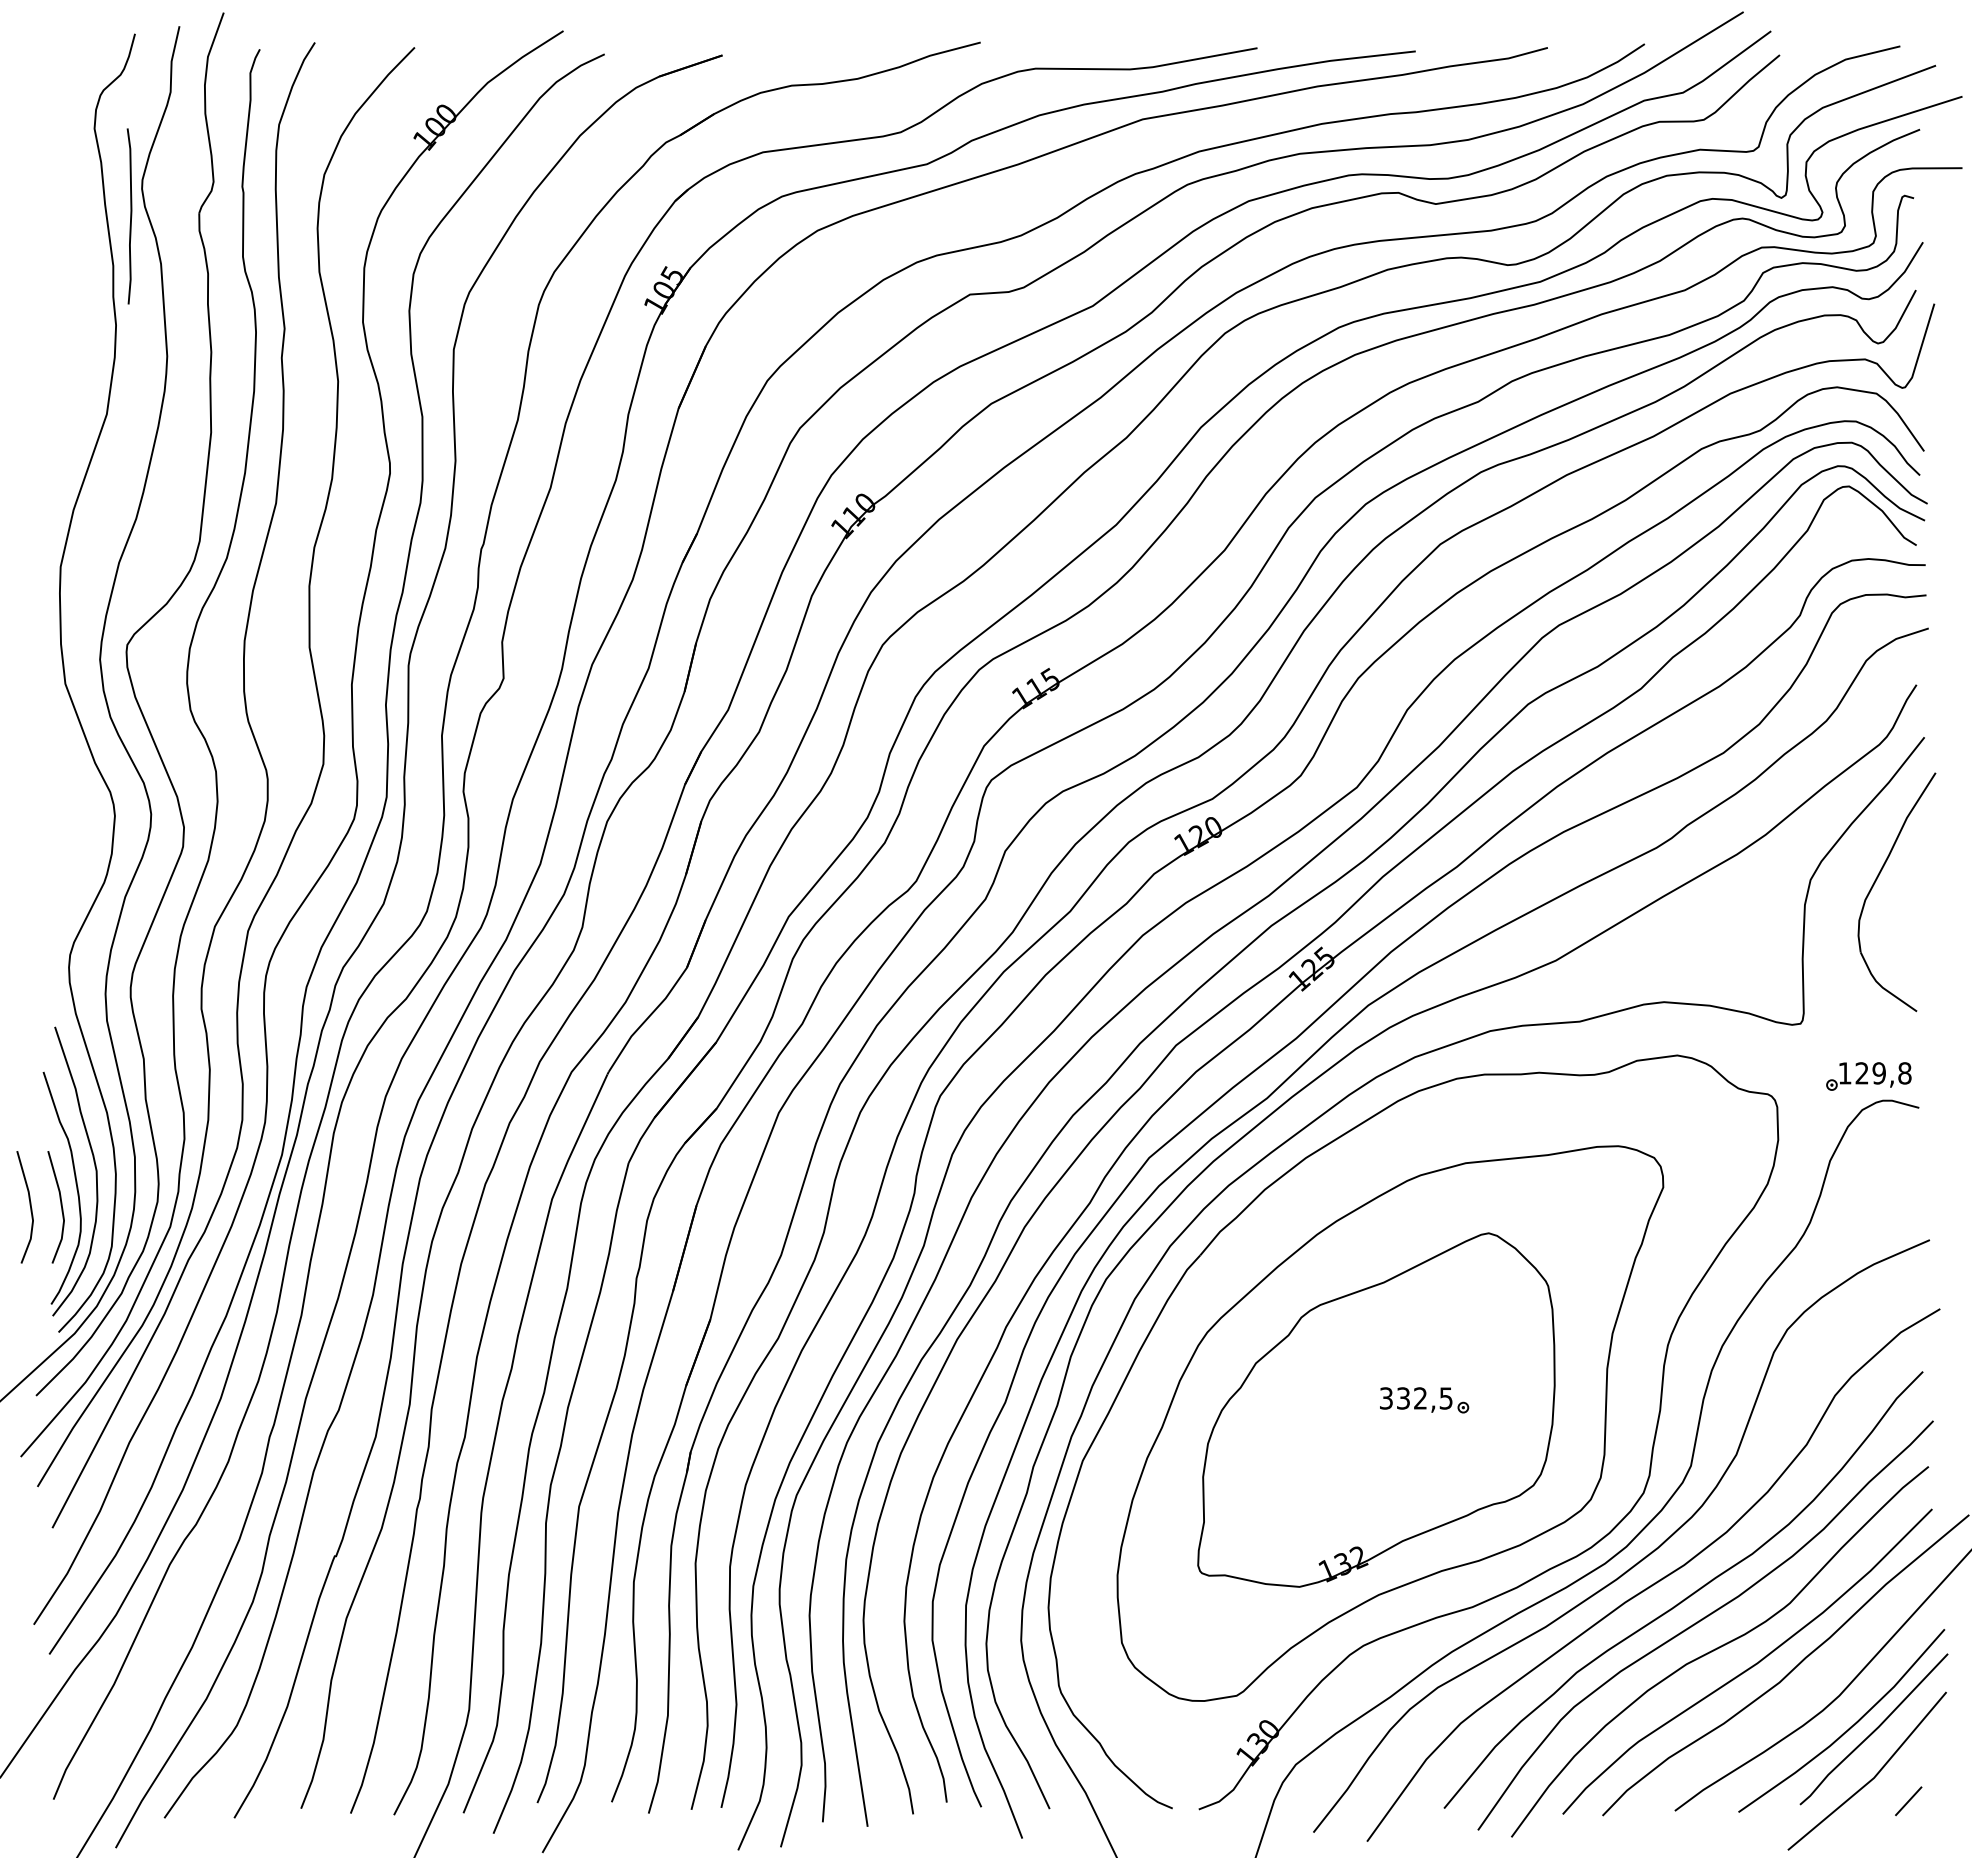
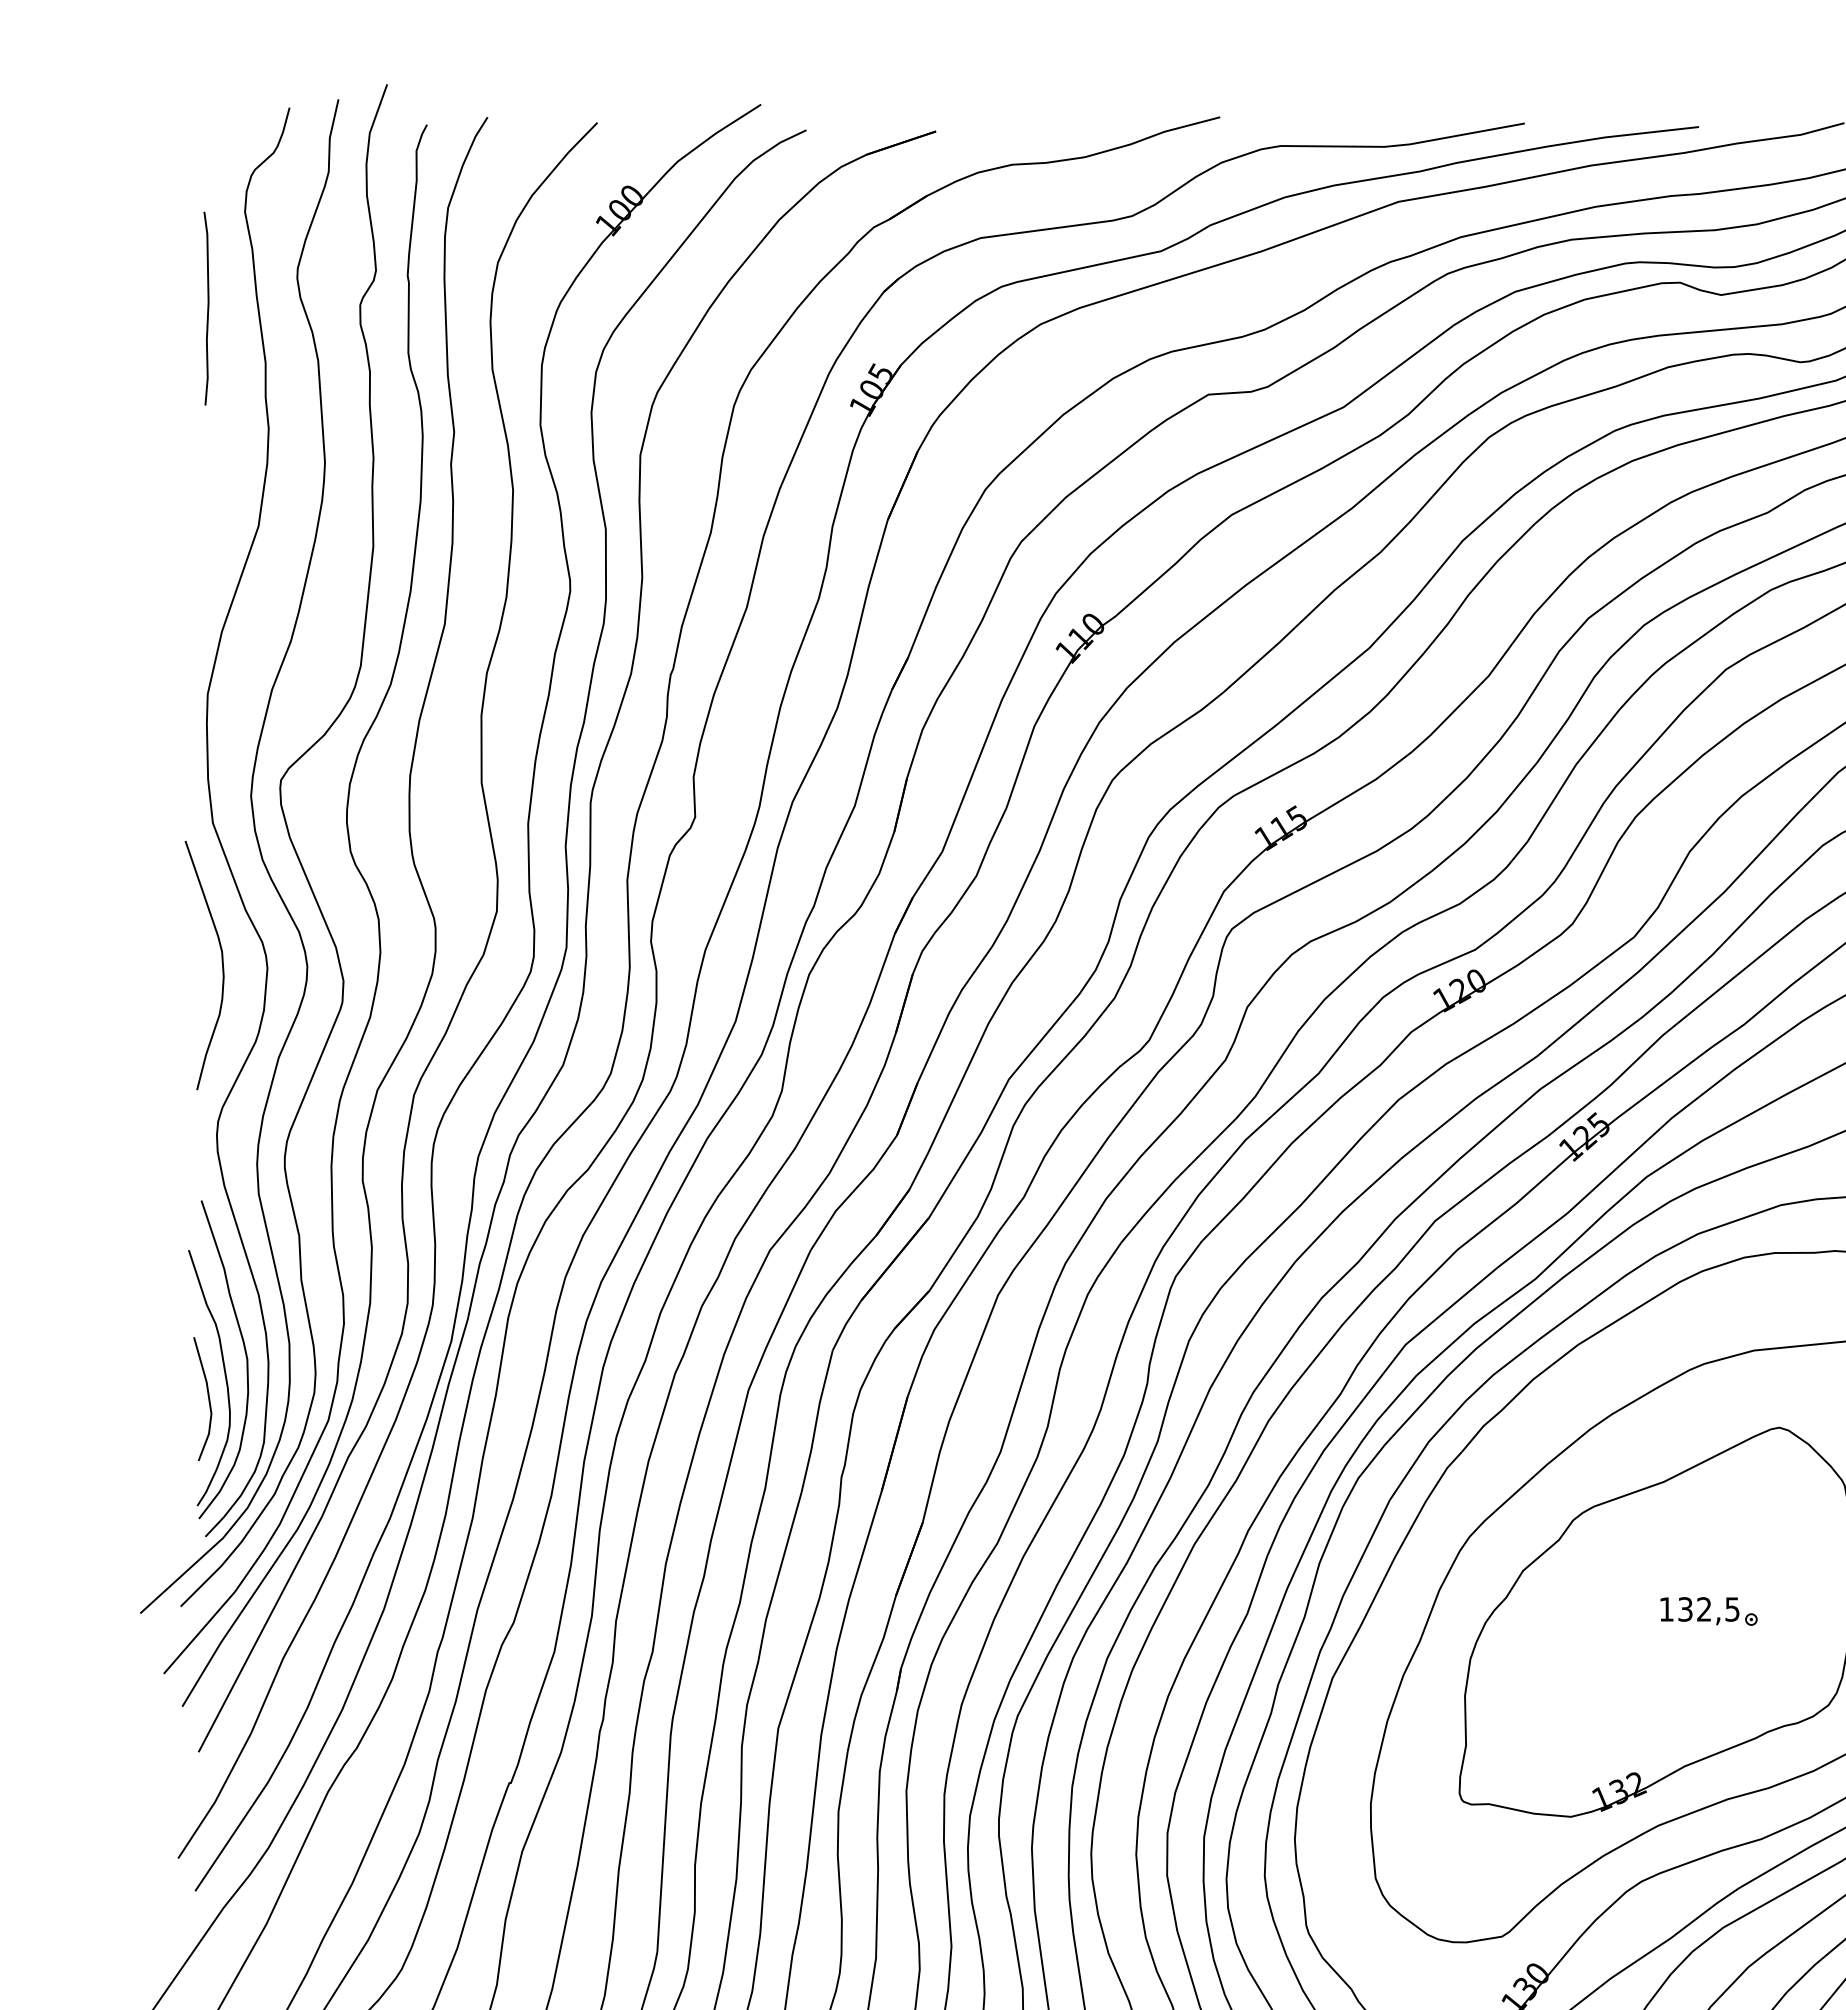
curve: (130, 216) -> (207, 308), moved
curve: (73, 813) -> (221, 965), added
line: (29, 1205) -> (173, 1397), removed
text: (1386, 1398) -> (1666, 1609), 332,5 -> 132,5

